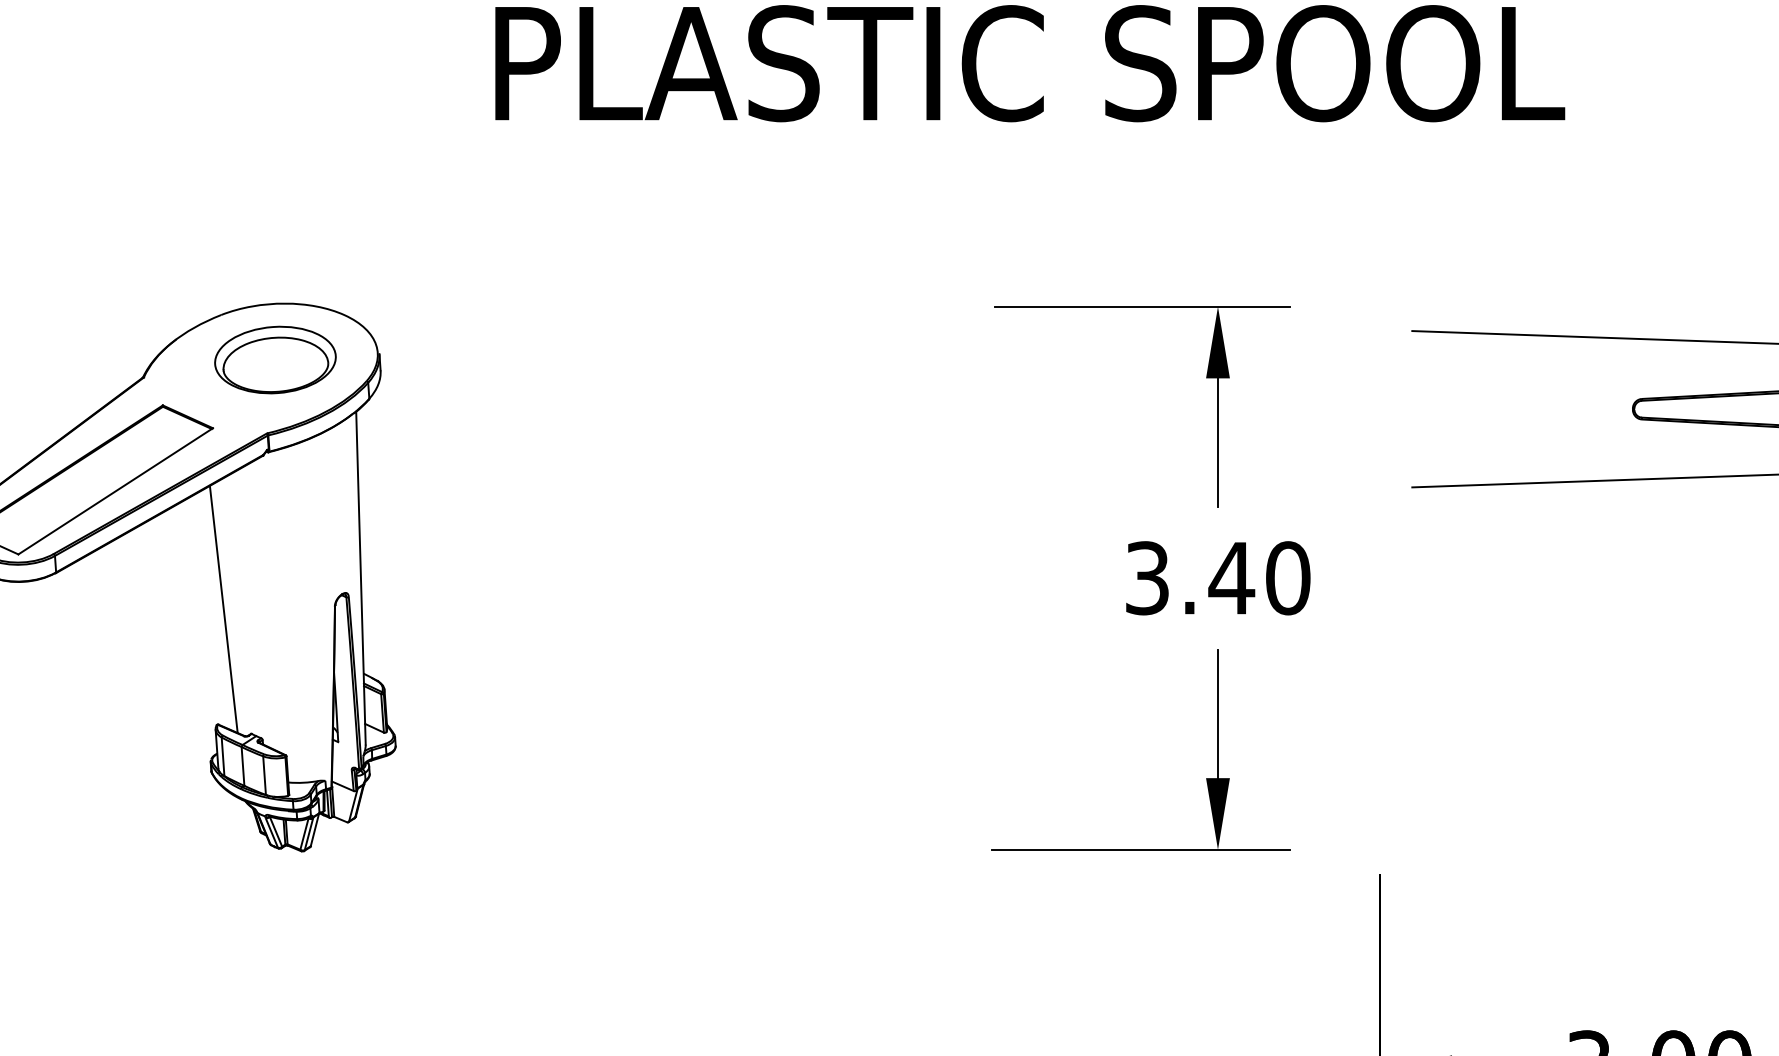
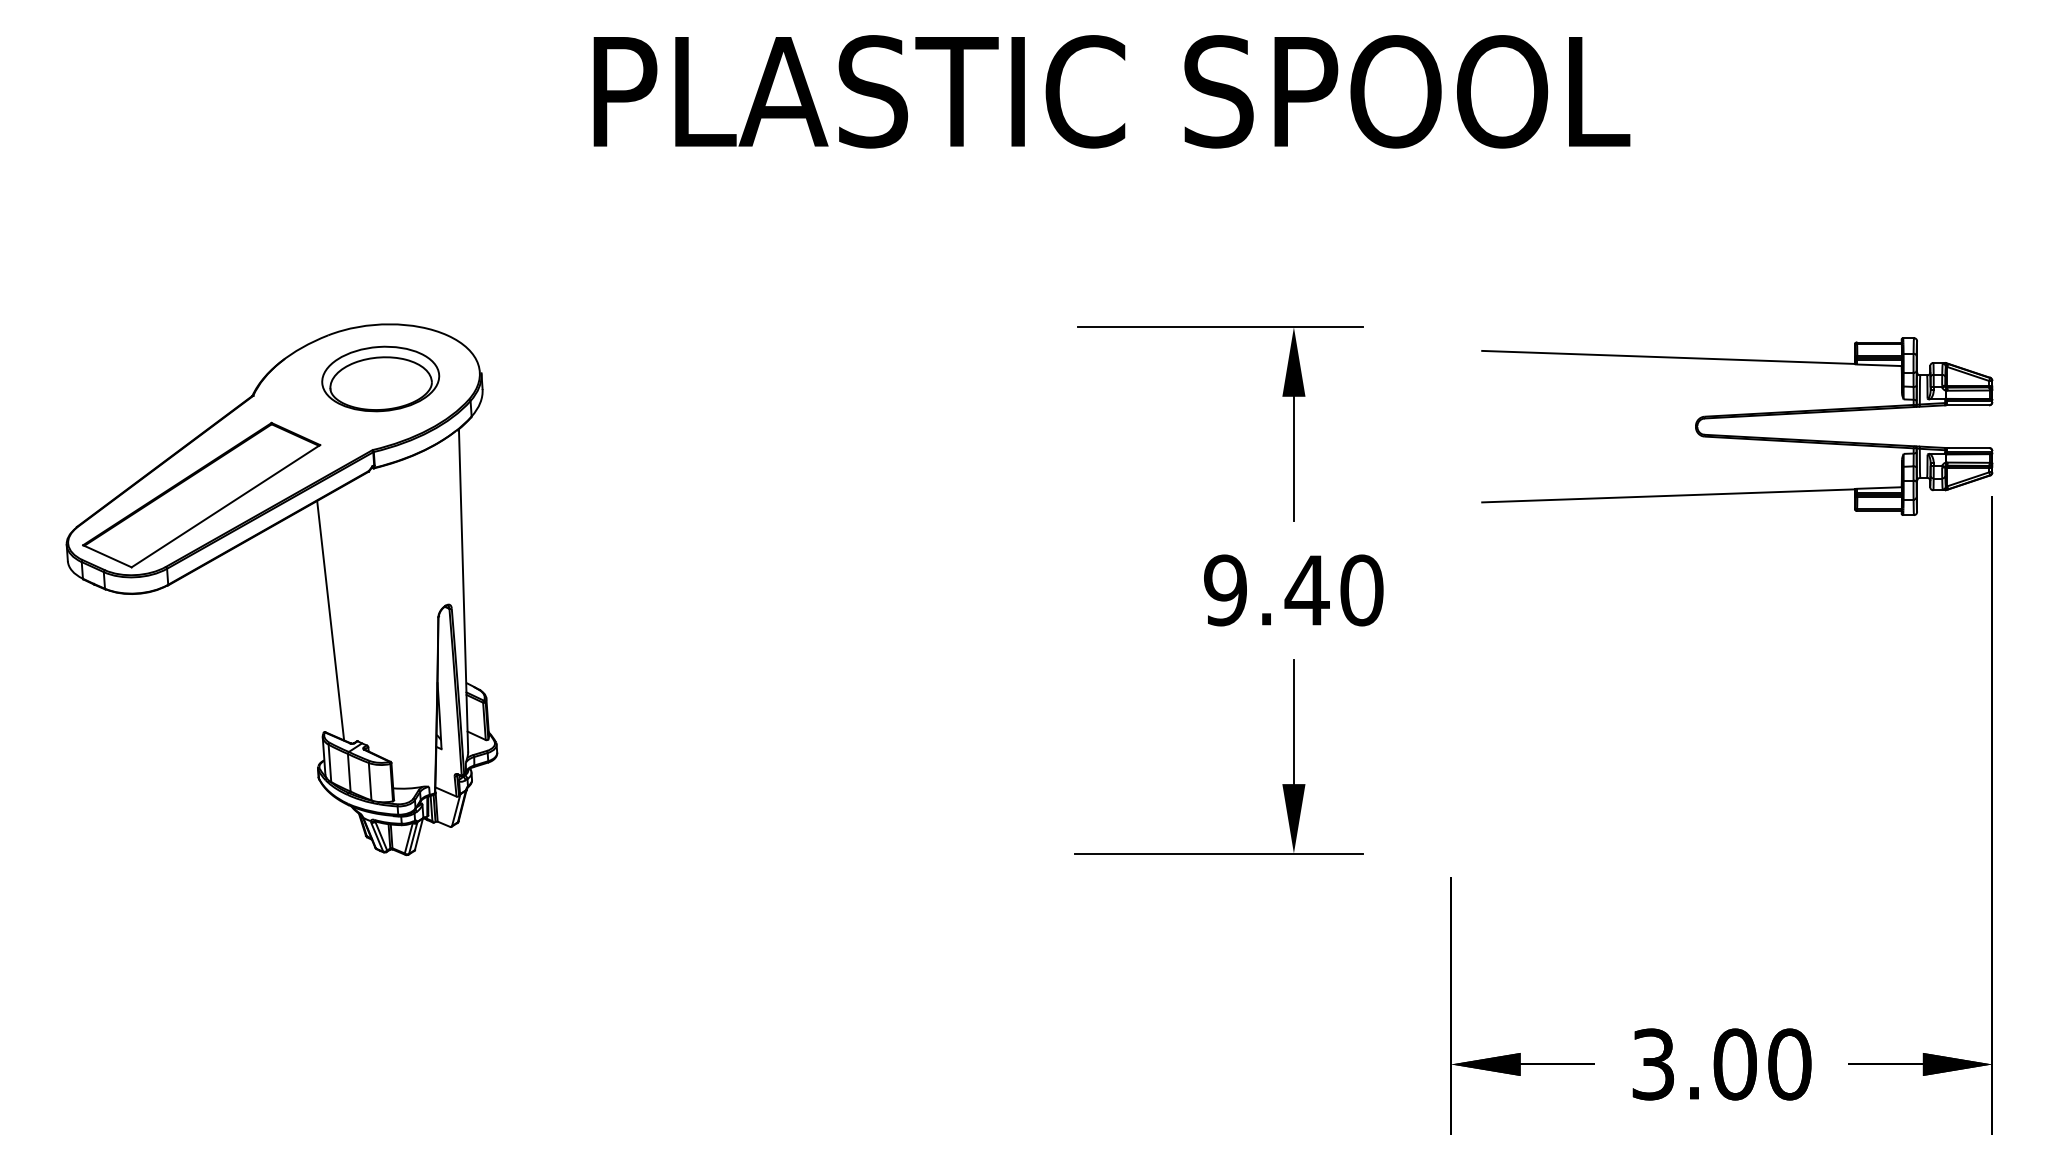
text: (1147, 578) -> (1225, 590), 3.40 -> 9.40

